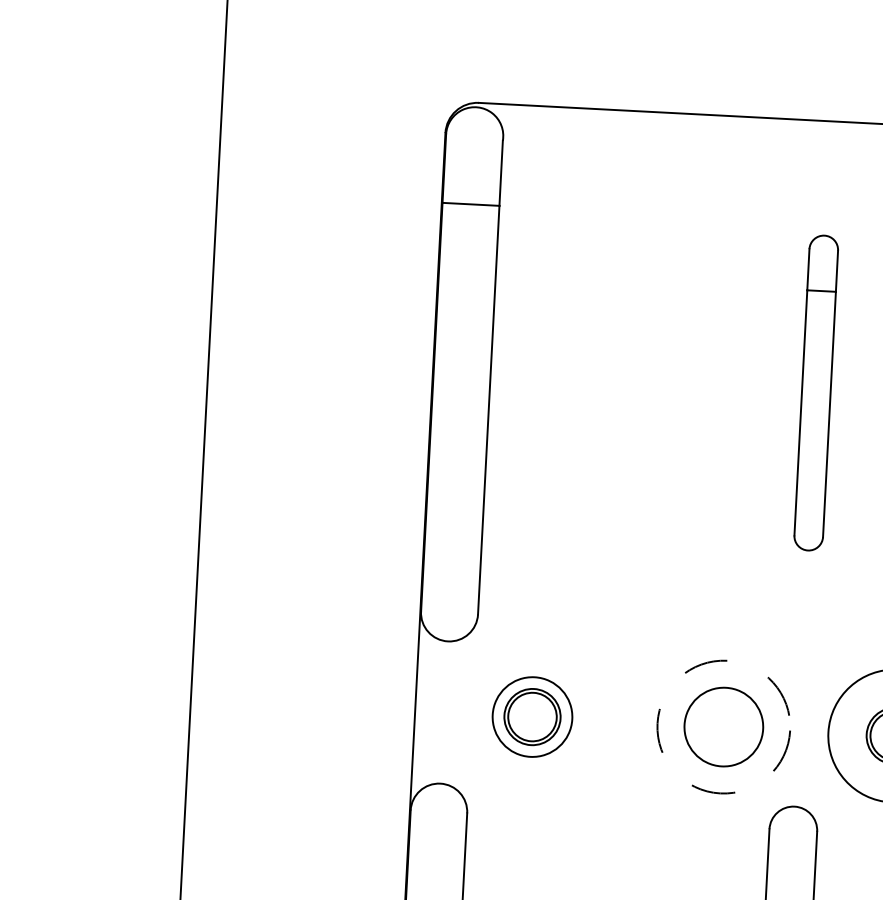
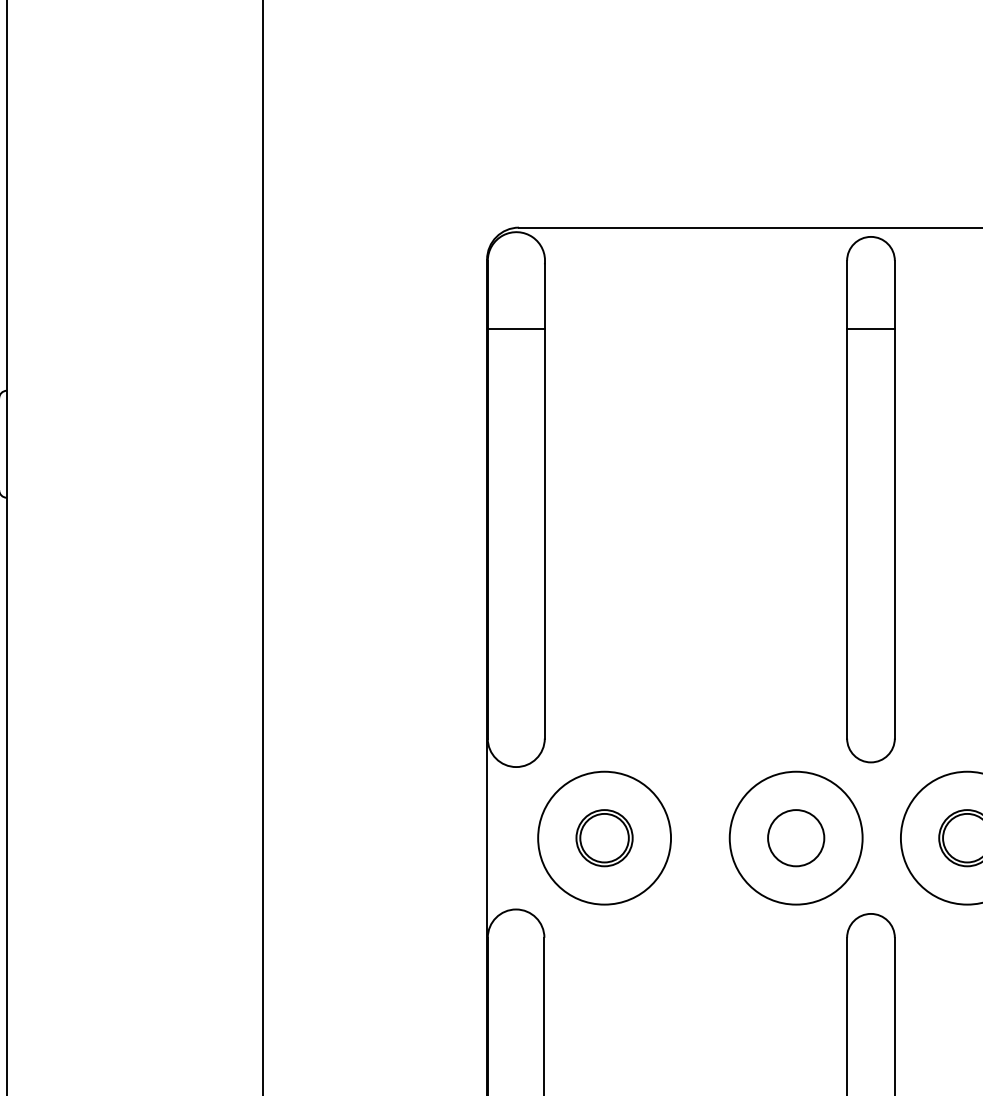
part: (815, 392) -> (870, 499), size x1.67
circle: (532, 716) -> (604, 837), size x1.67
circle: (723, 726) -> (795, 837), dashed -> solid
circle: (724, 727) -> (796, 838), size x0.71

